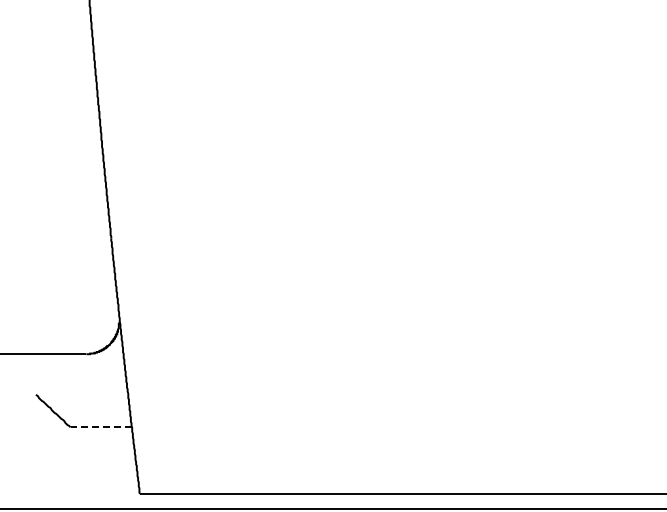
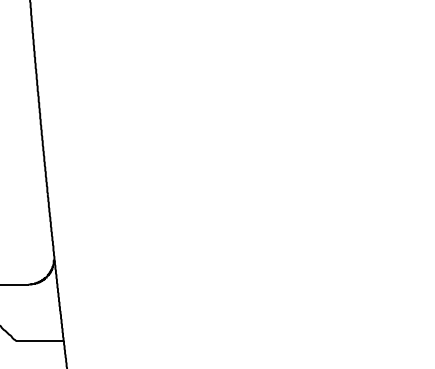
line: (101, 427) -> (40, 341), dashed -> solid

